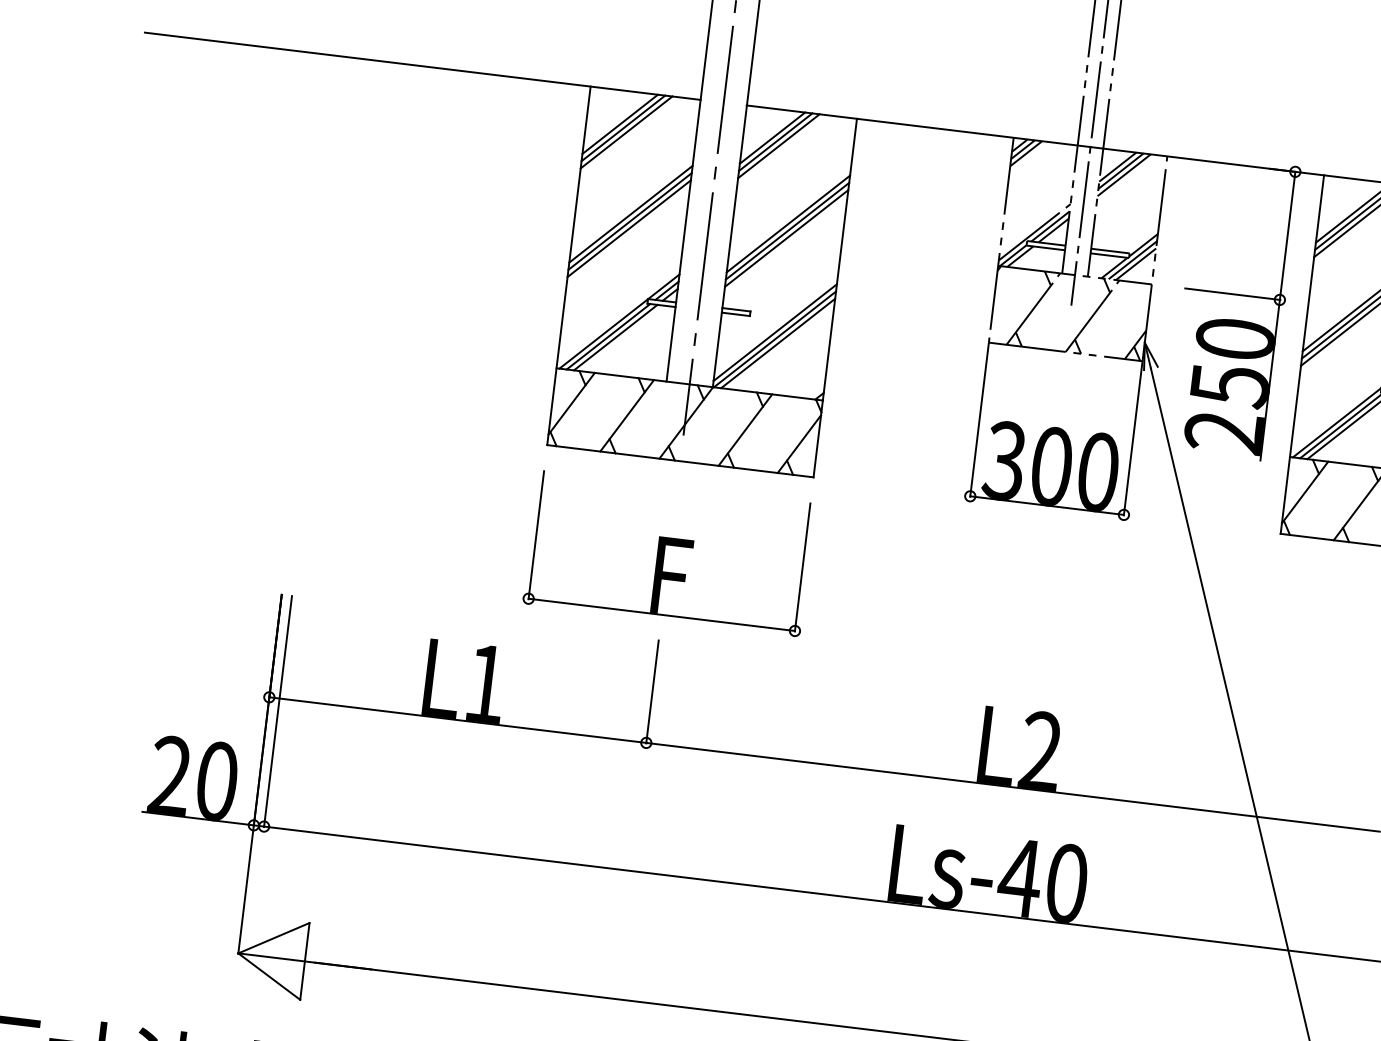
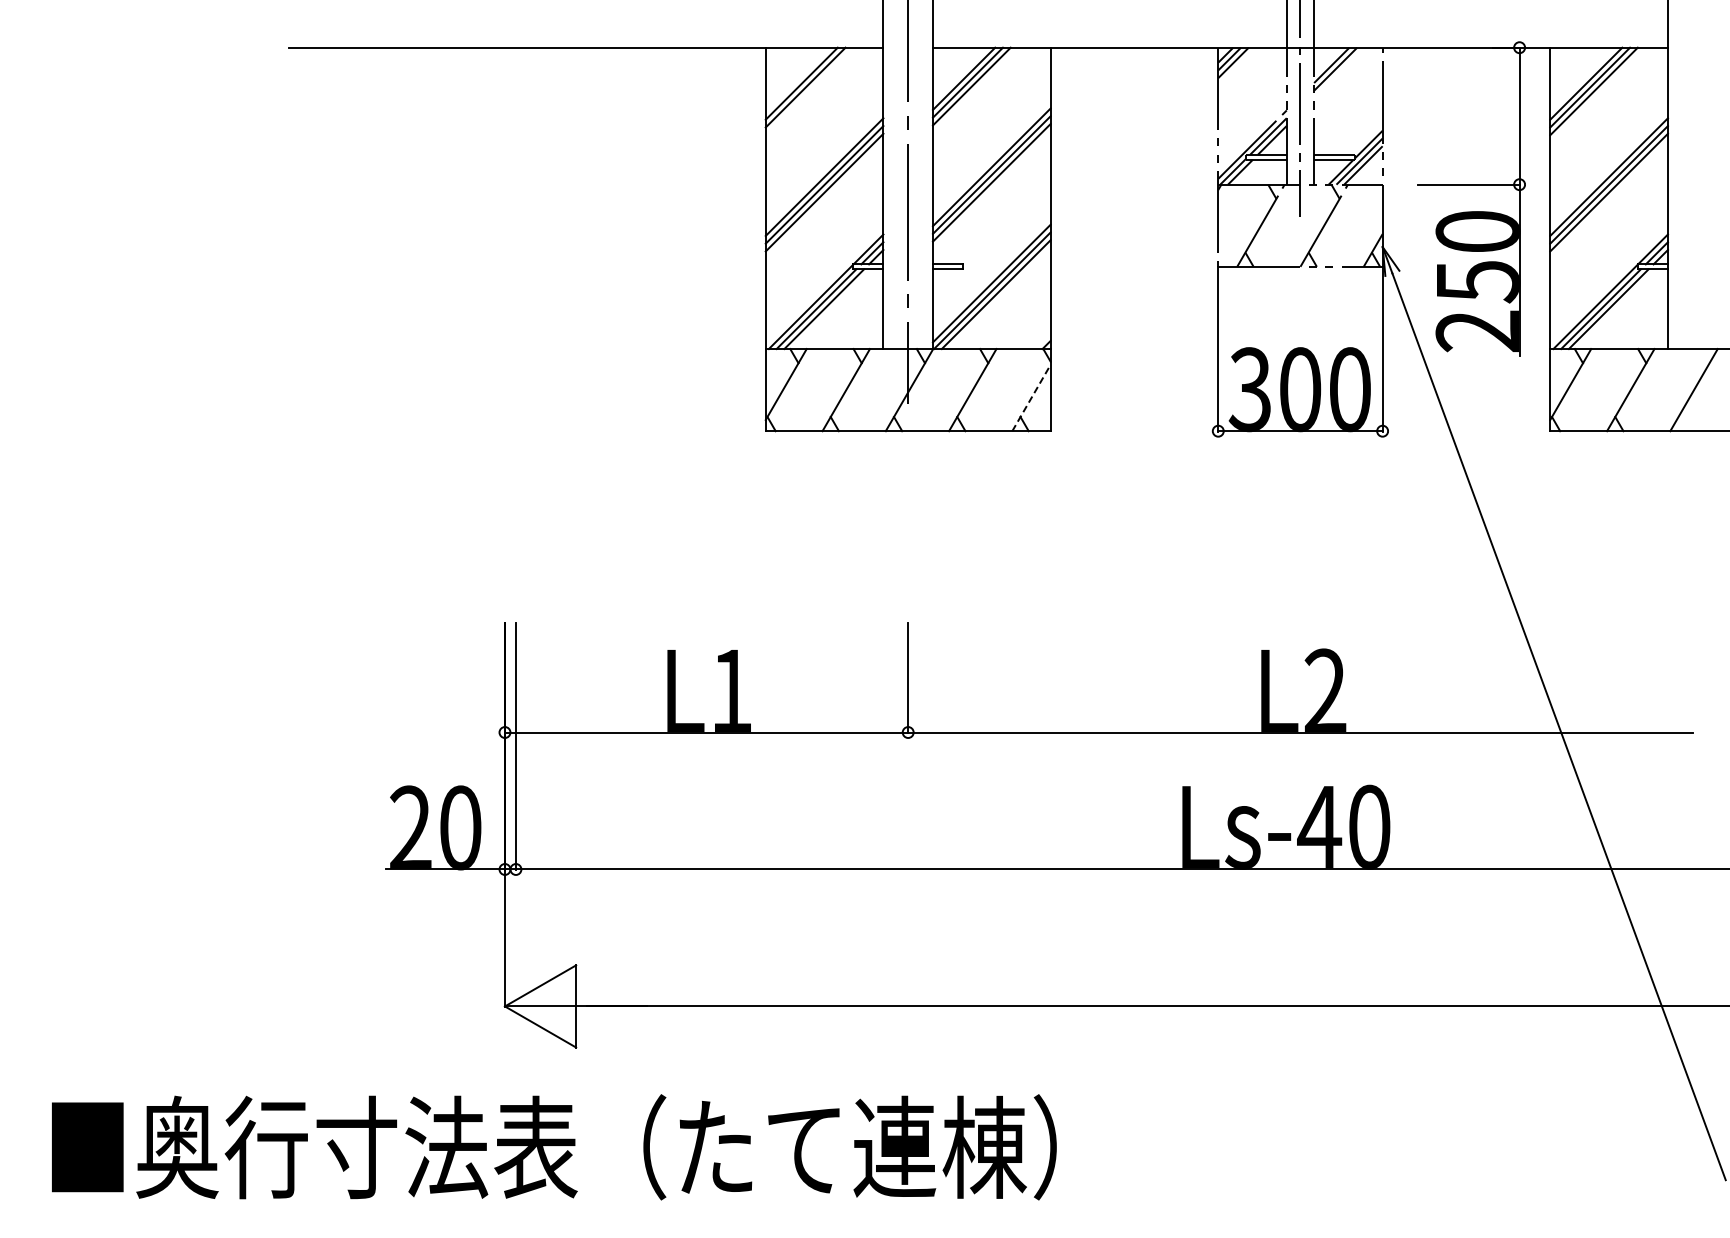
line: (626, 132) -> (809, 91), removed
line: (1124, 174) -> (1339, 72), removed
line: (799, 443) -> (1031, 397), solid -> dashed
part: (668, 553) -> (907, 529), removed

